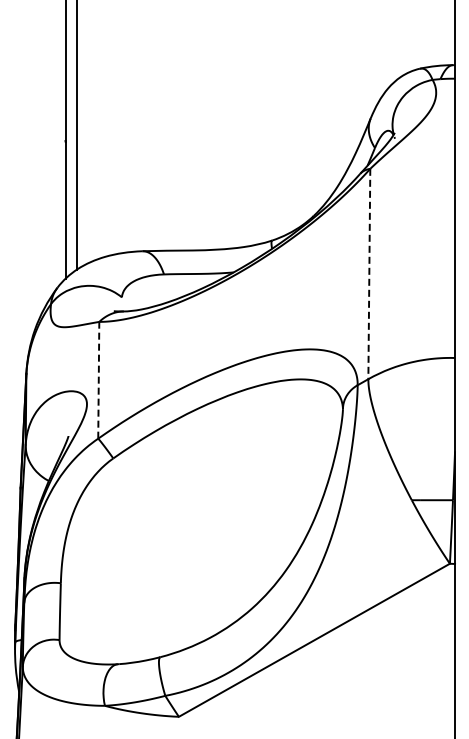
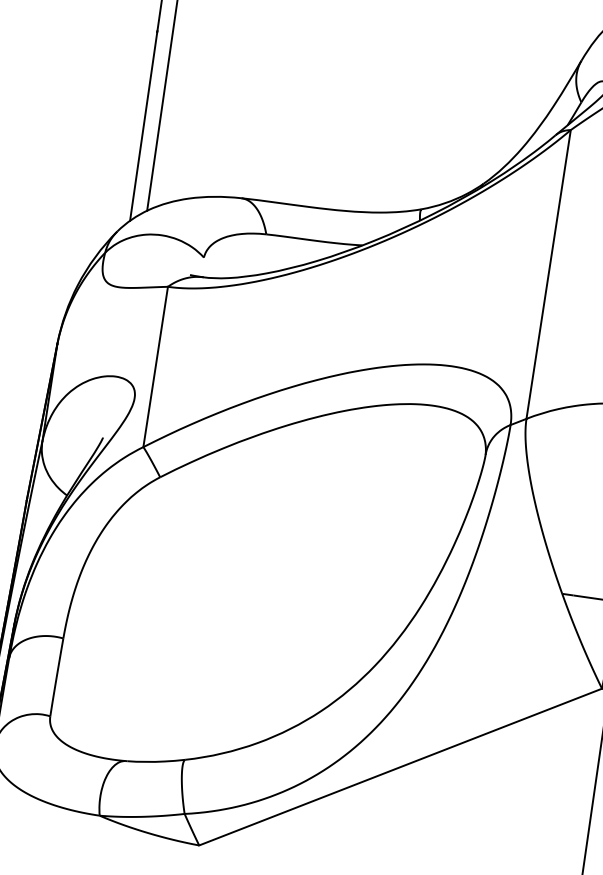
line: (369, 274) -> (548, 275), dashed -> solid
line: (98, 379) -> (155, 365), dashed -> solid

